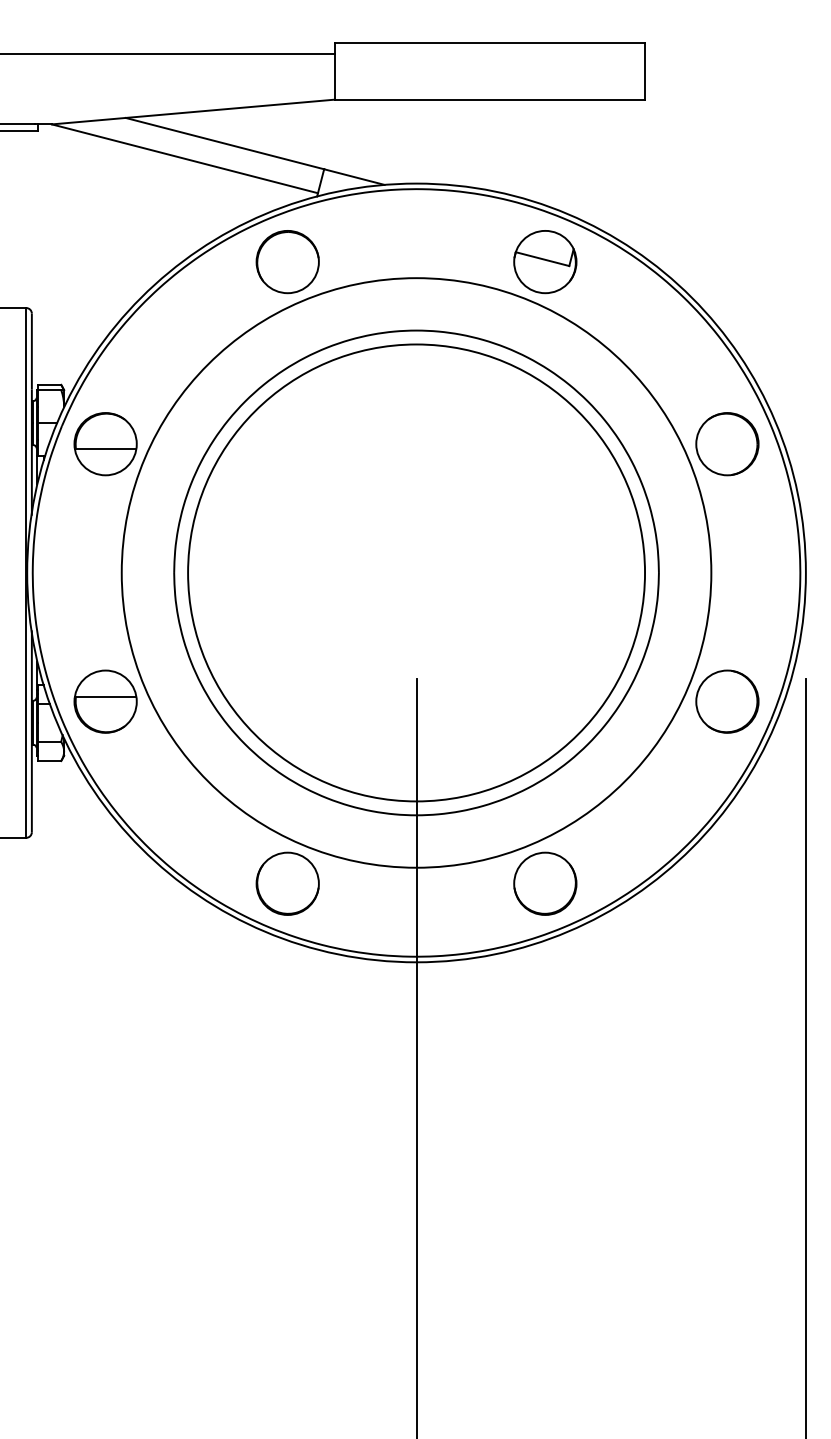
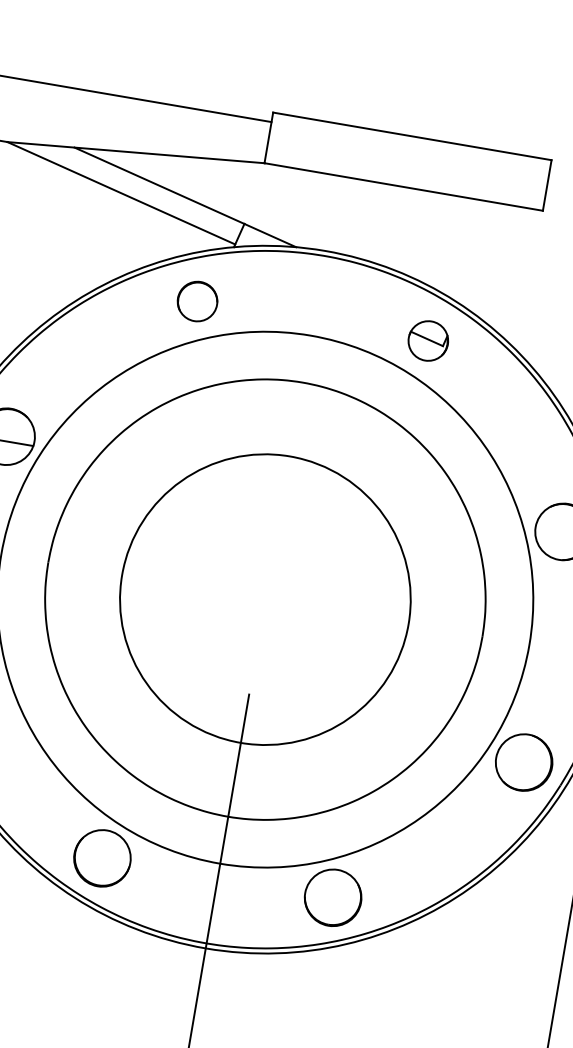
circle: (287, 262) -> (197, 301), size x0.7
part: (545, 262) -> (428, 341), size x0.7
circle: (416, 572) -> (265, 599), size x0.7

